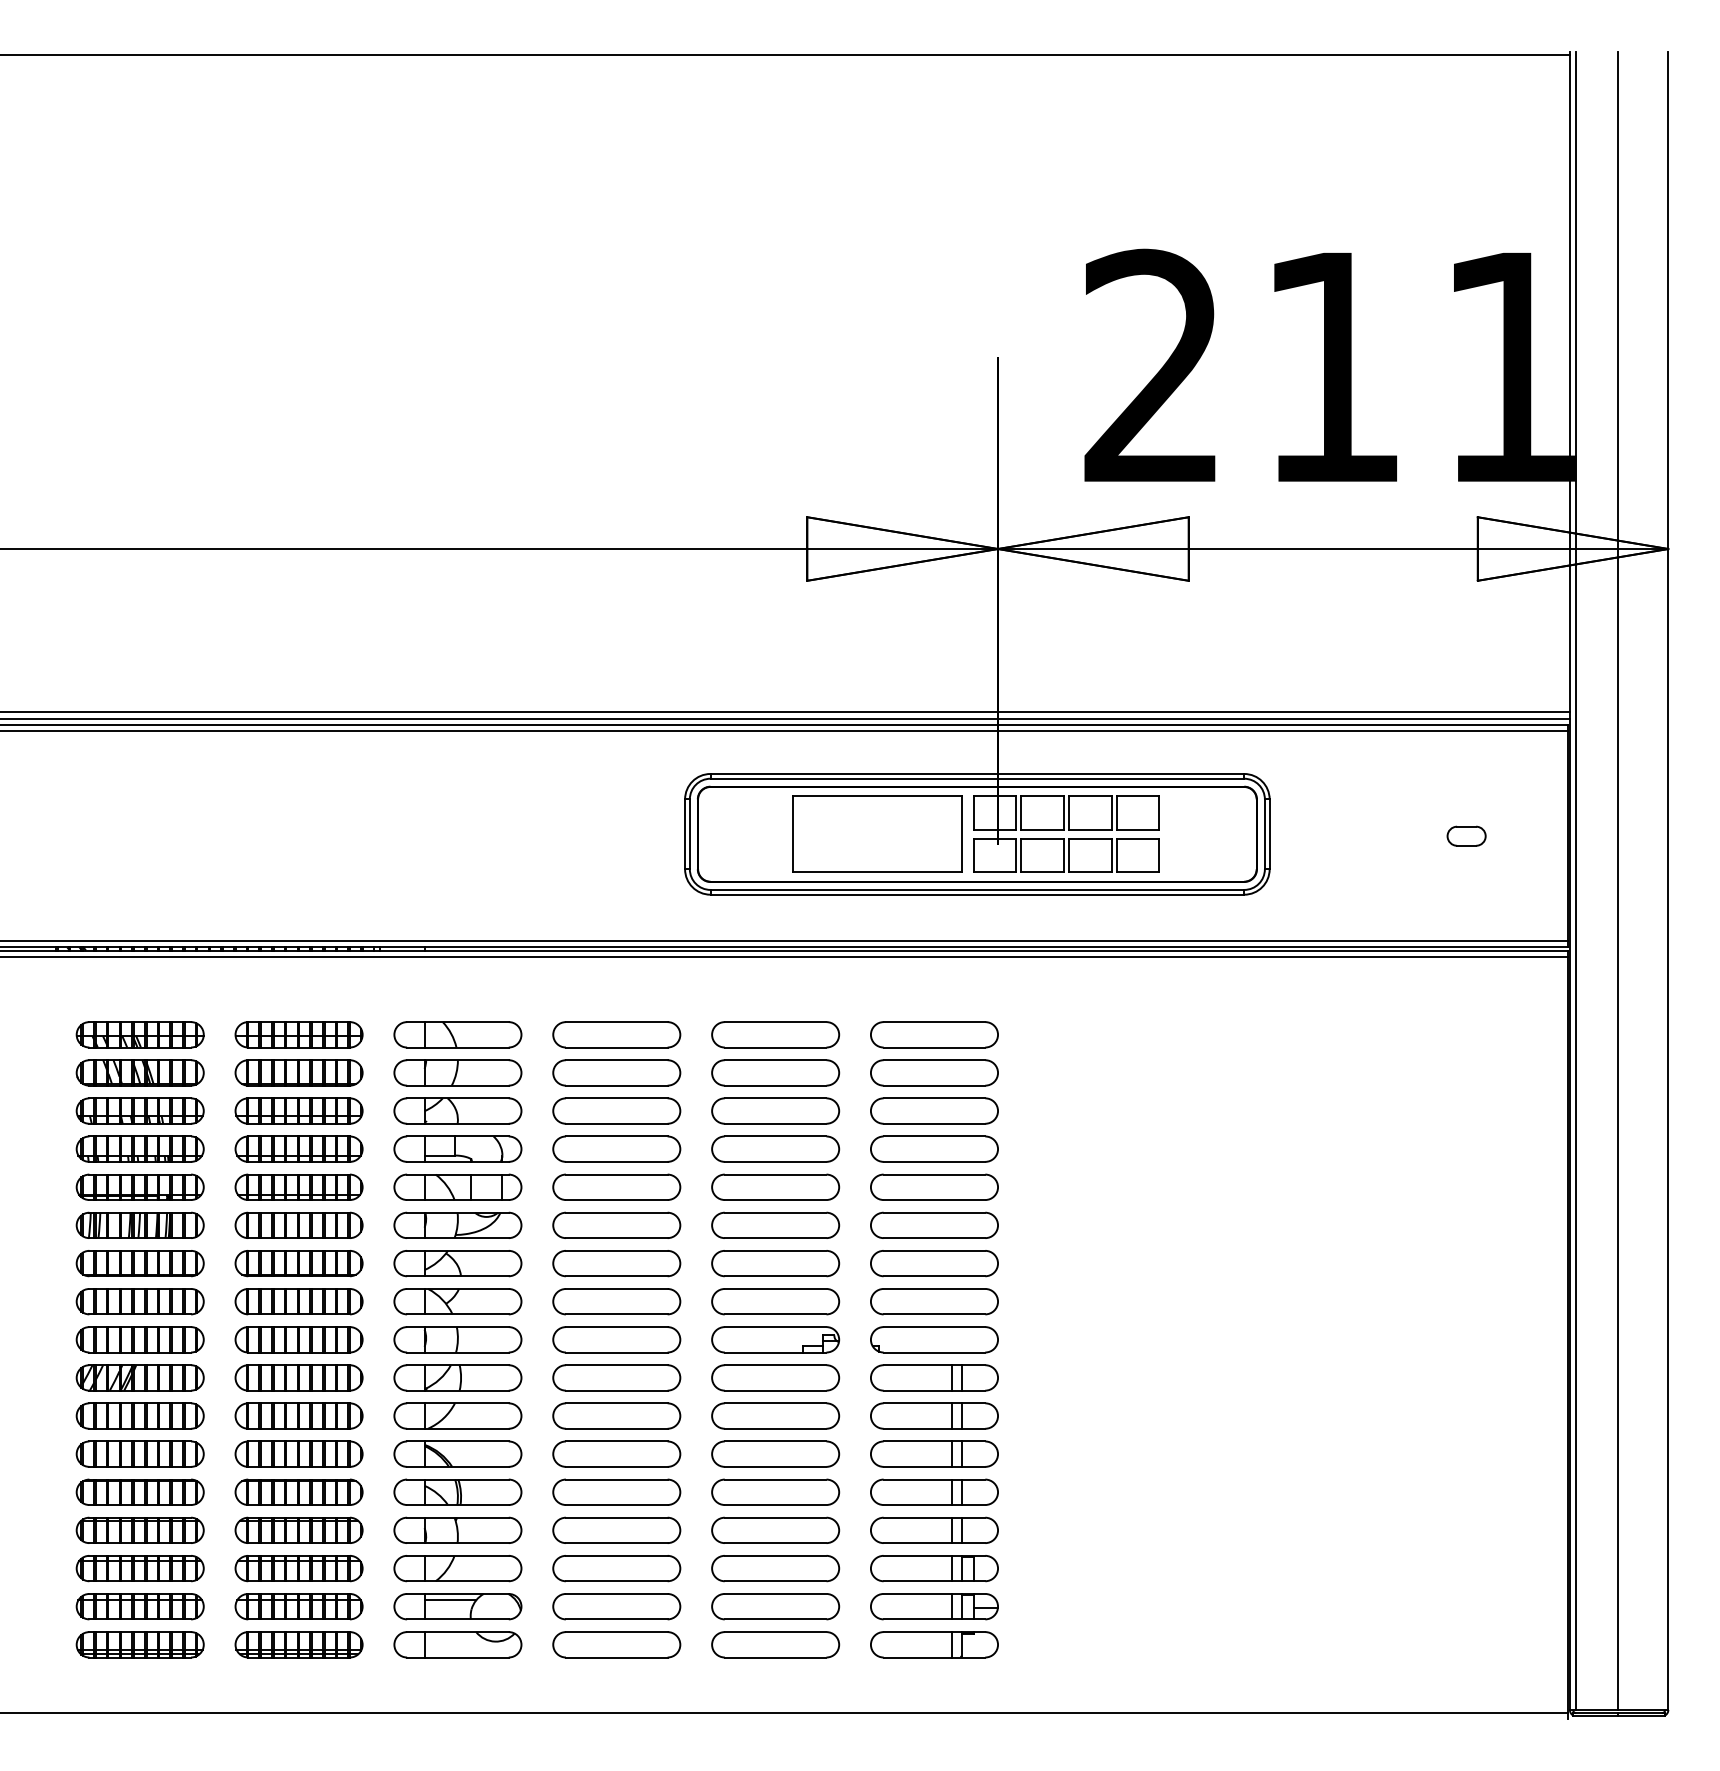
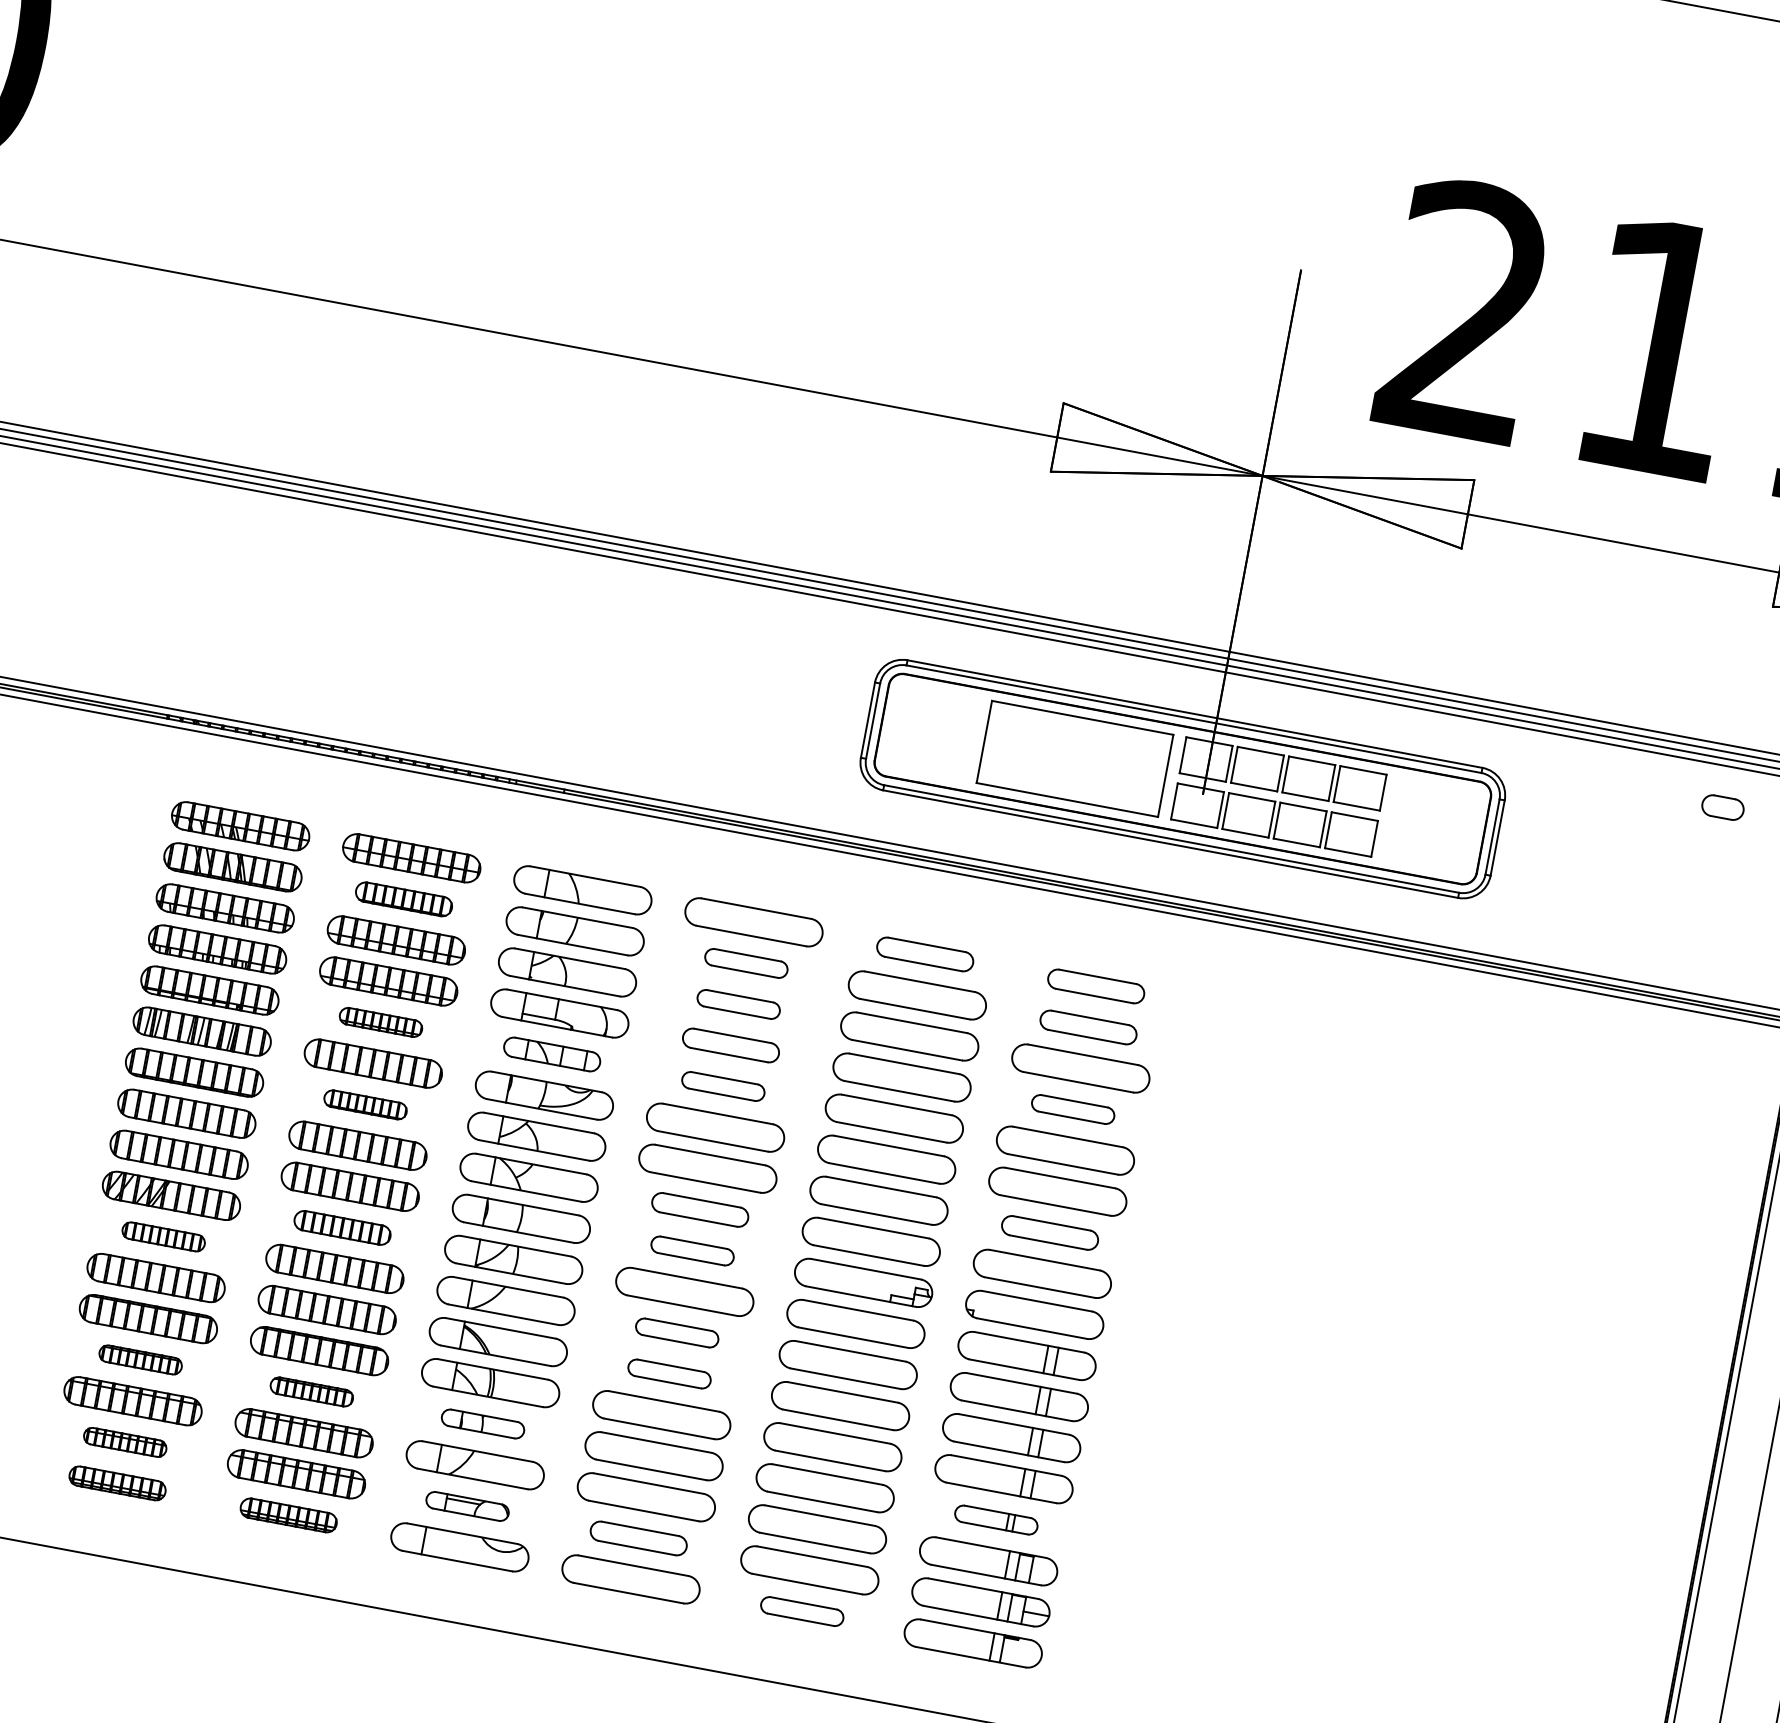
part: (1466, 835) -> (1722, 806), moved
part: (775, 1034) -> (925, 954), size x0.7
part: (934, 1034) -> (1096, 986), size x0.7
part: (298, 1072) -> (403, 898), size x0.7
part: (616, 1072) -> (746, 962), size x0.6
part: (934, 1072) -> (1088, 1027), size x0.7
part: (616, 1110) -> (738, 1003), size x0.6
part: (616, 1148) -> (730, 1044), size x0.7
part: (934, 1148) -> (1073, 1108), size x0.6
part: (298, 1186) -> (380, 1021), size x0.6
part: (457, 1186) -> (551, 1053), size x0.7
part: (616, 1186) -> (723, 1085), size x0.6
part: (298, 1263) -> (365, 1104), size x0.6
part: (934, 1263) -> (1050, 1232), size x0.7
part: (616, 1301) -> (699, 1209), size x0.7
part: (616, 1339) -> (692, 1250), size x0.6
part: (298, 1377) -> (342, 1227), size x0.7
part: (139, 1415) -> (163, 1236), size x0.6
part: (616, 1415) -> (676, 1332), size x0.6
part: (616, 1453) -> (669, 1373), size x0.6
part: (139, 1529) -> (140, 1359), size x0.6
part: (298, 1529) -> (311, 1391), size x0.6
part: (457, 1529) -> (482, 1423), size x0.6
part: (934, 1529) -> (996, 1519), size x0.6
part: (139, 1606) -> (124, 1441), size x0.6
part: (457, 1606) -> (467, 1506), size x0.6
part: (616, 1606) -> (638, 1538), size x0.7
part: (139, 1644) -> (116, 1482), size x0.7
part: (298, 1644) -> (288, 1514), size x0.7
part: (775, 1644) -> (802, 1611), size x0.6

